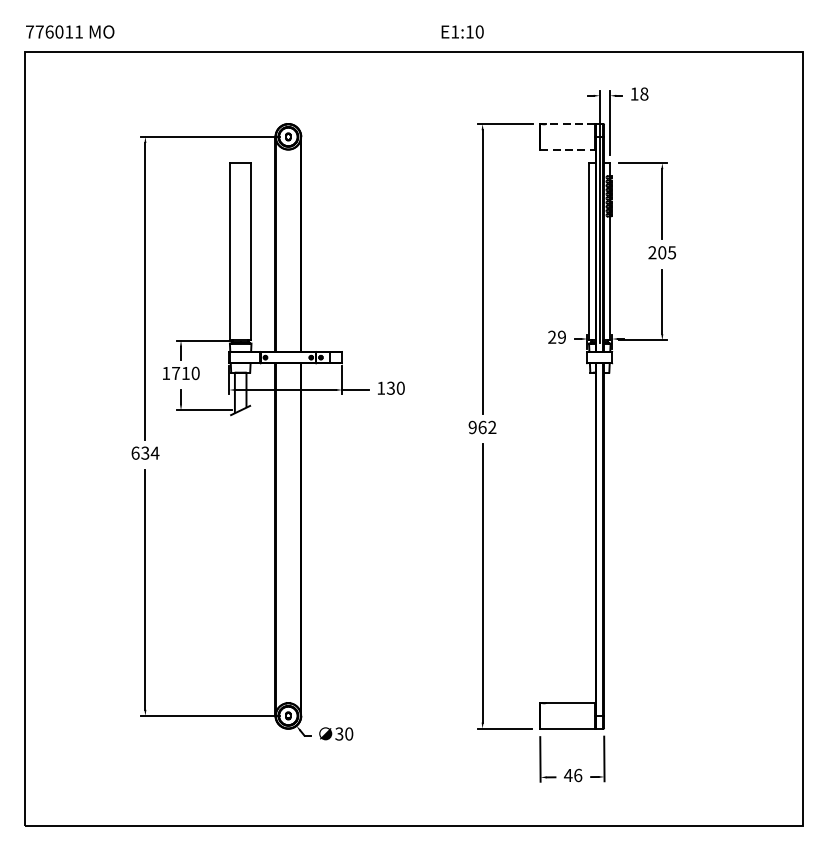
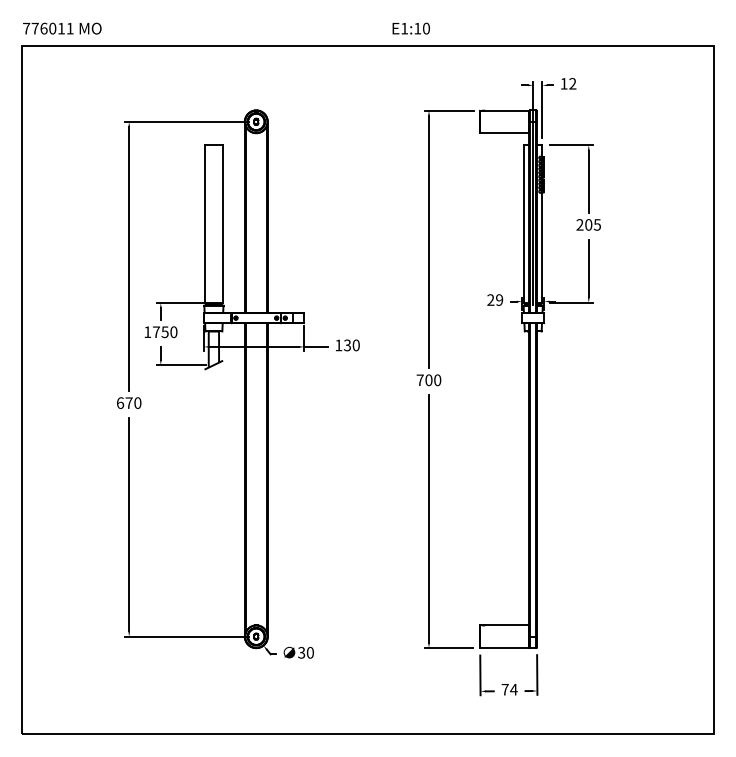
text: (644, 93) -> (572, 83), 18 -> 12
line: (570, 124) -> (507, 110), dashed -> solid
line: (568, 149) -> (505, 133), dashed -> solid
text: (185, 373) -> (164, 332), 1710 -> 1750
text: (482, 427) -> (428, 380), 962 -> 700
text: (150, 452) -> (133, 402), 634 -> 670
text: (573, 775) -> (509, 689), 46 -> 74

